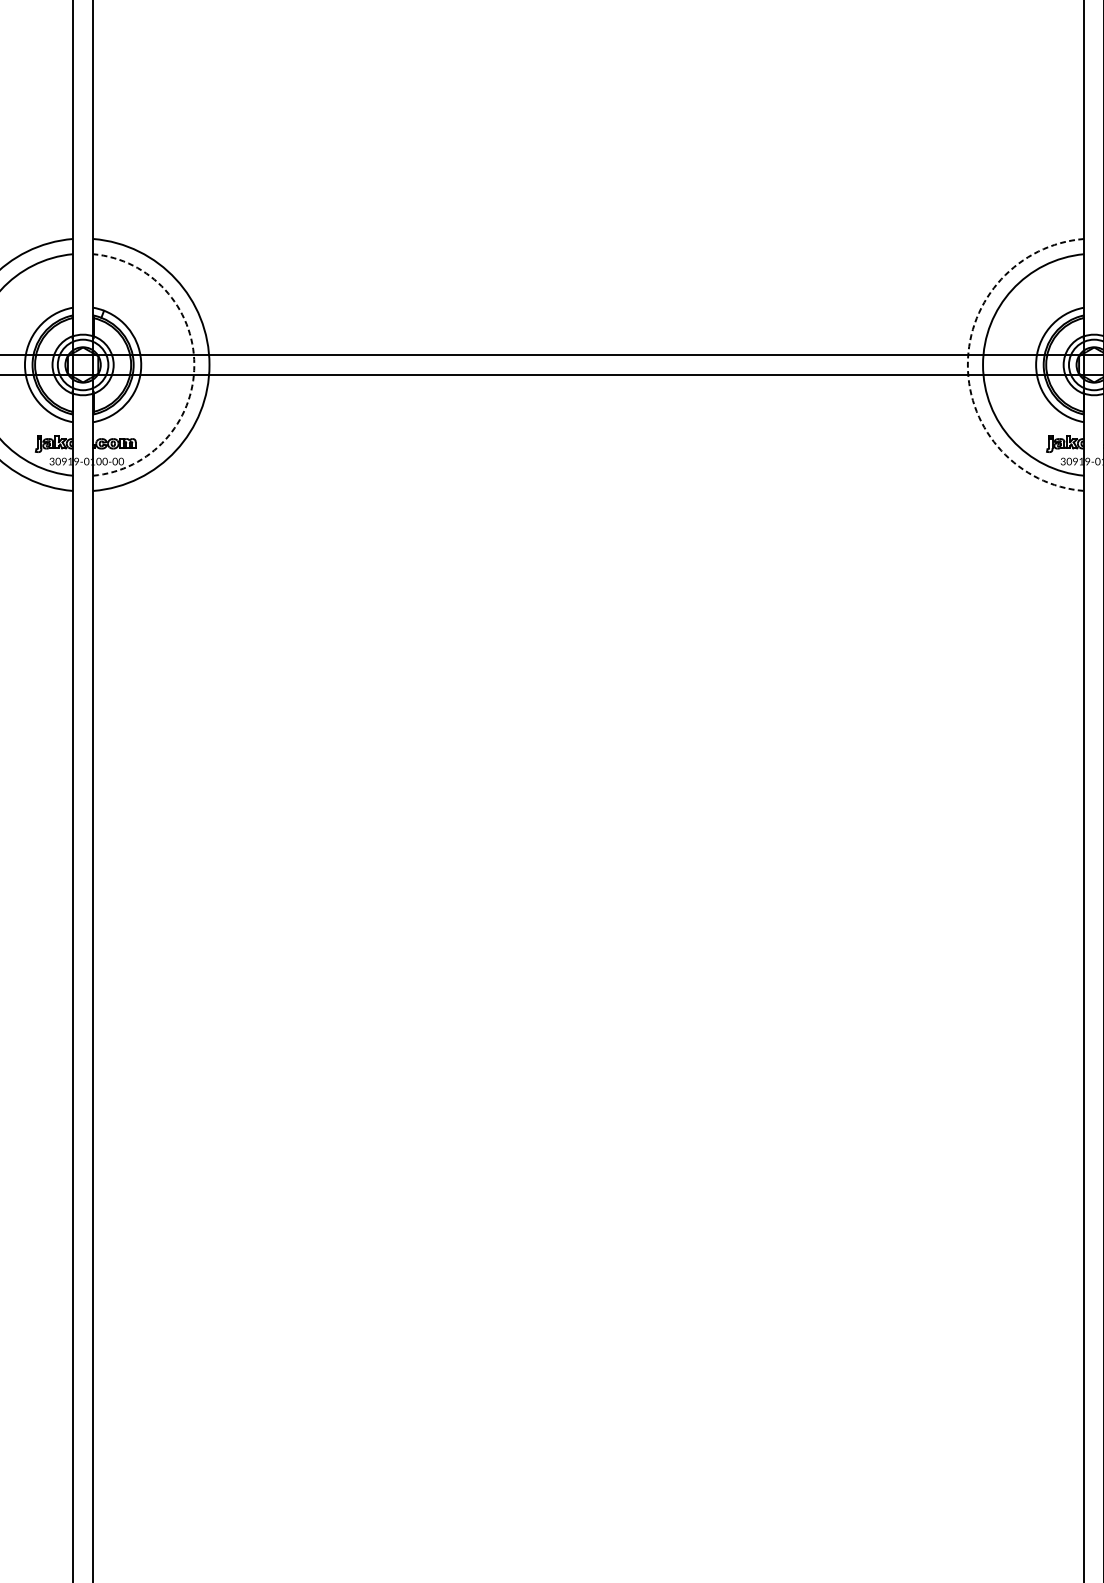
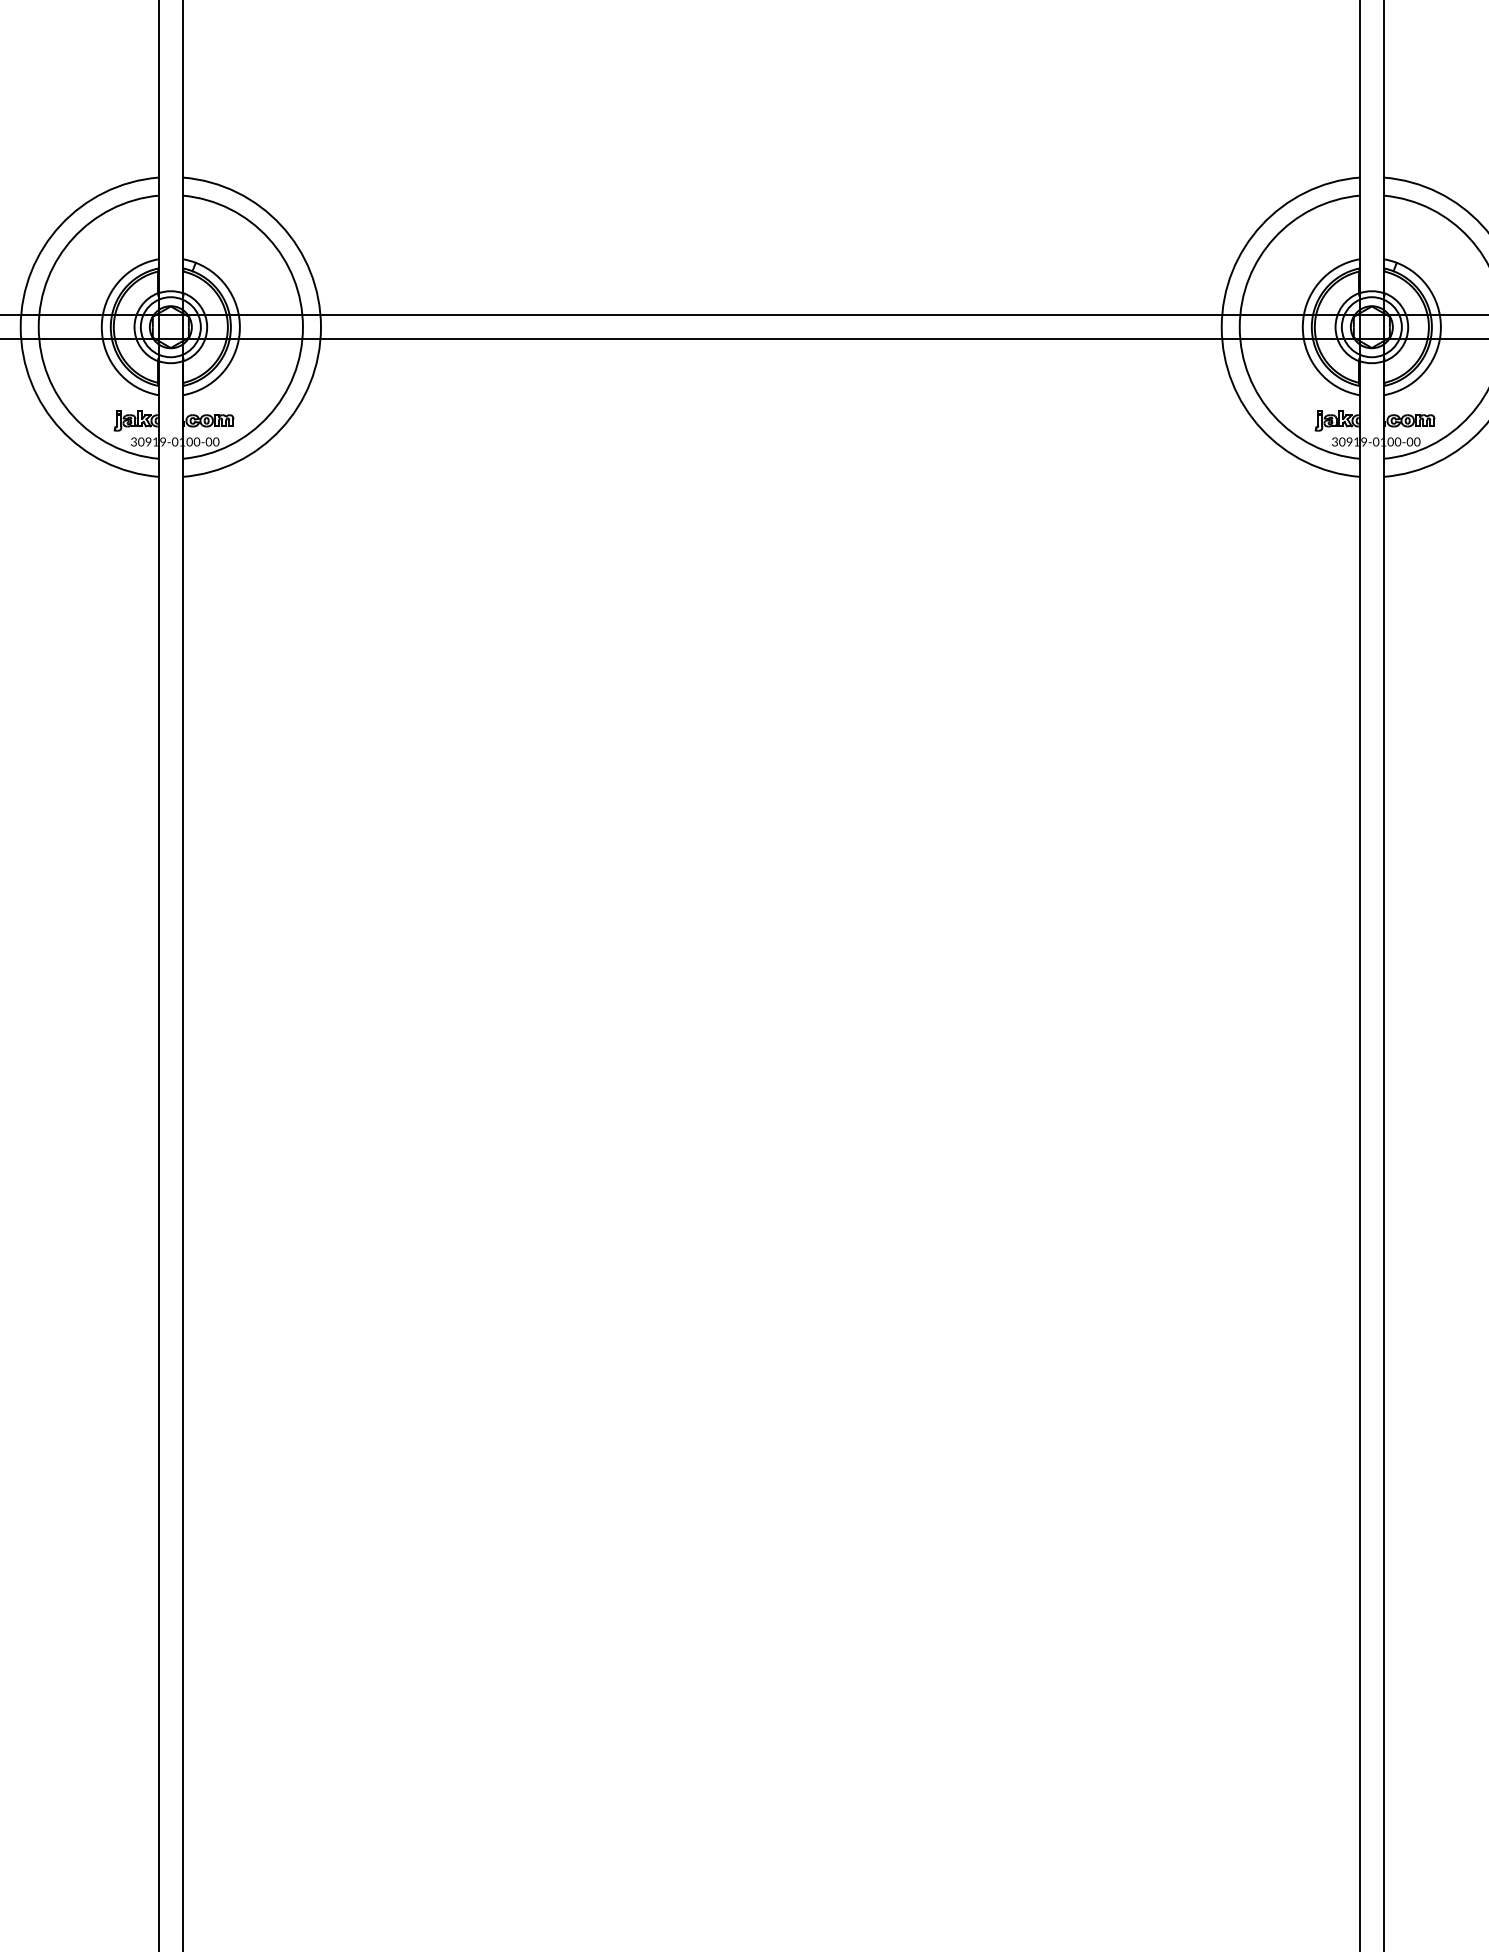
arc: (193, 365) -> (302, 327), dashed -> solid
arc: (967, 365) -> (1221, 327), dashed -> solid

